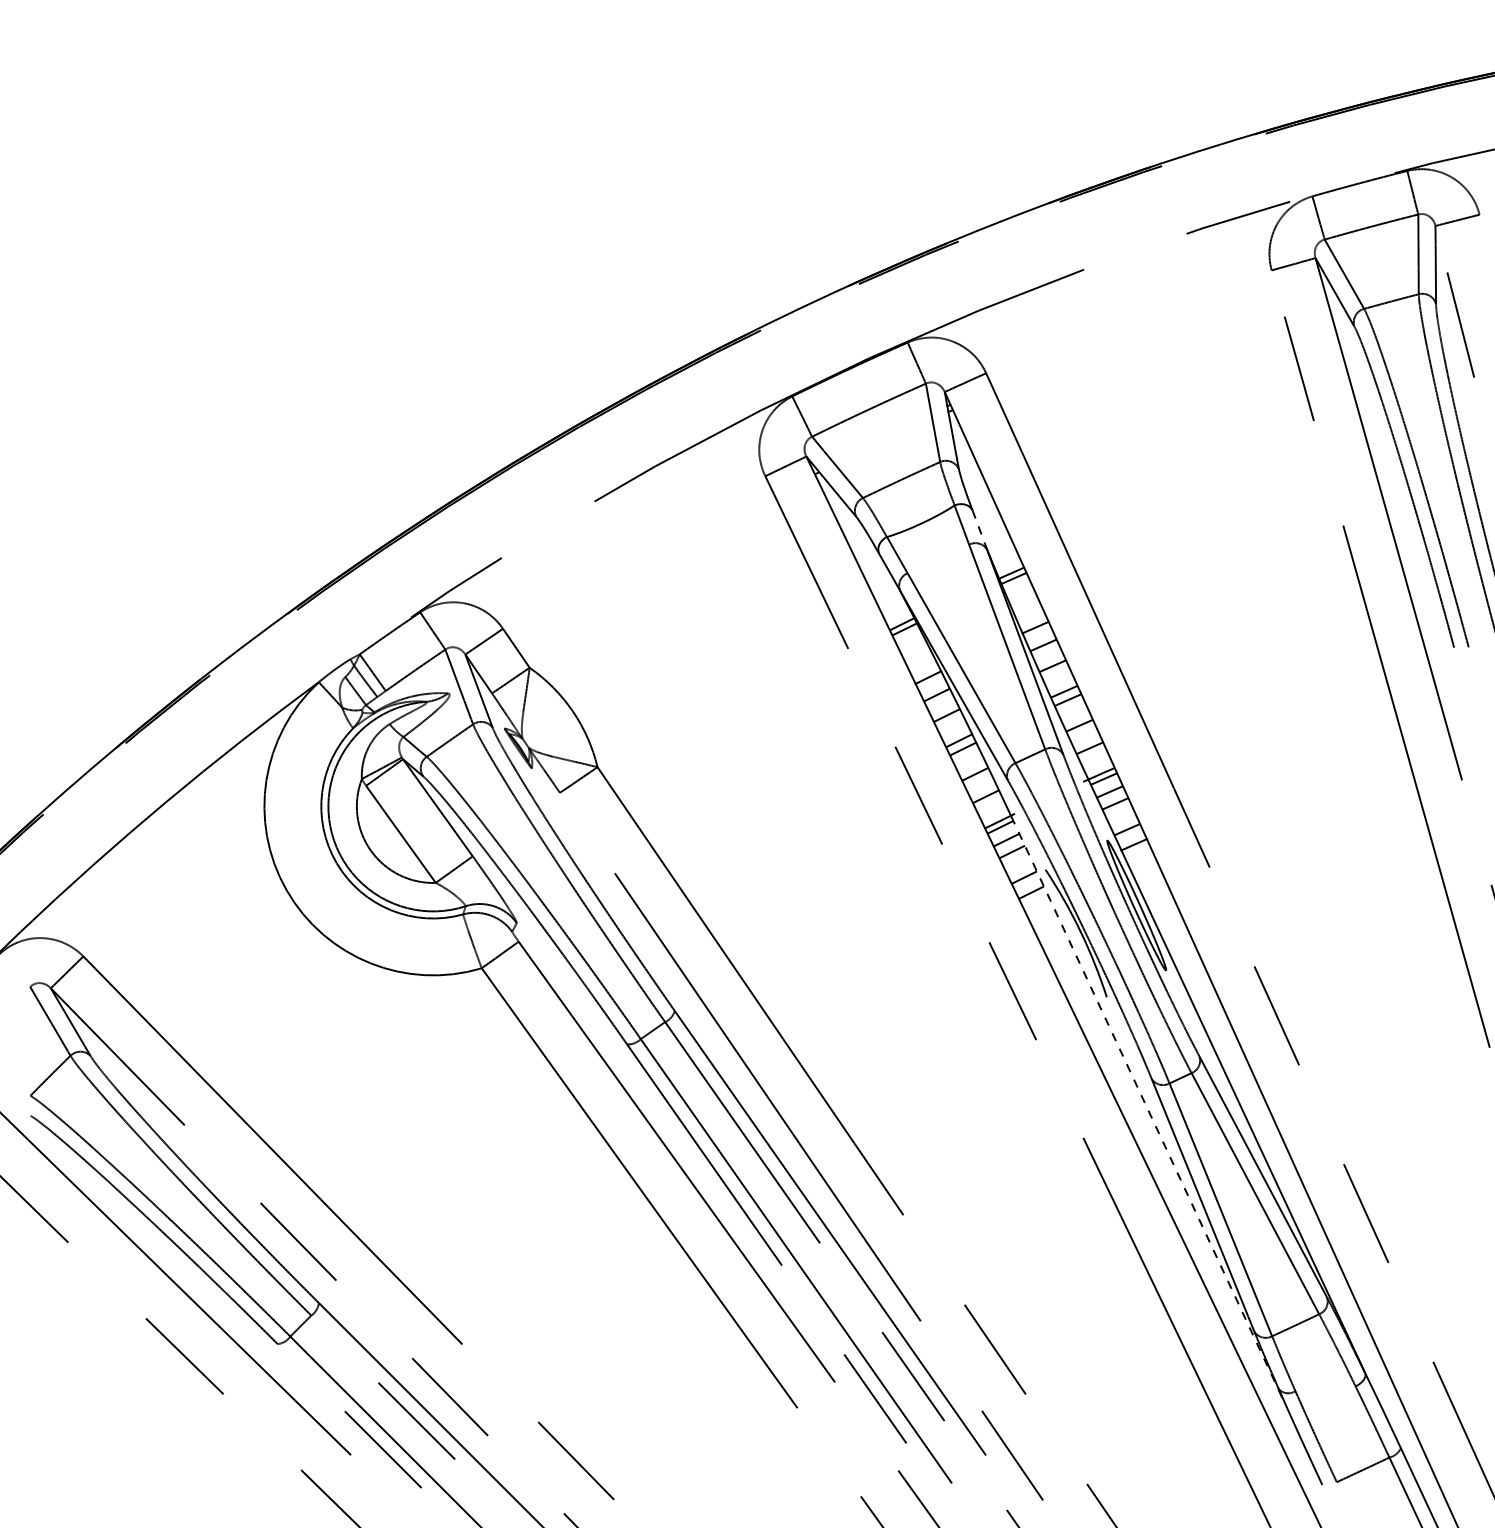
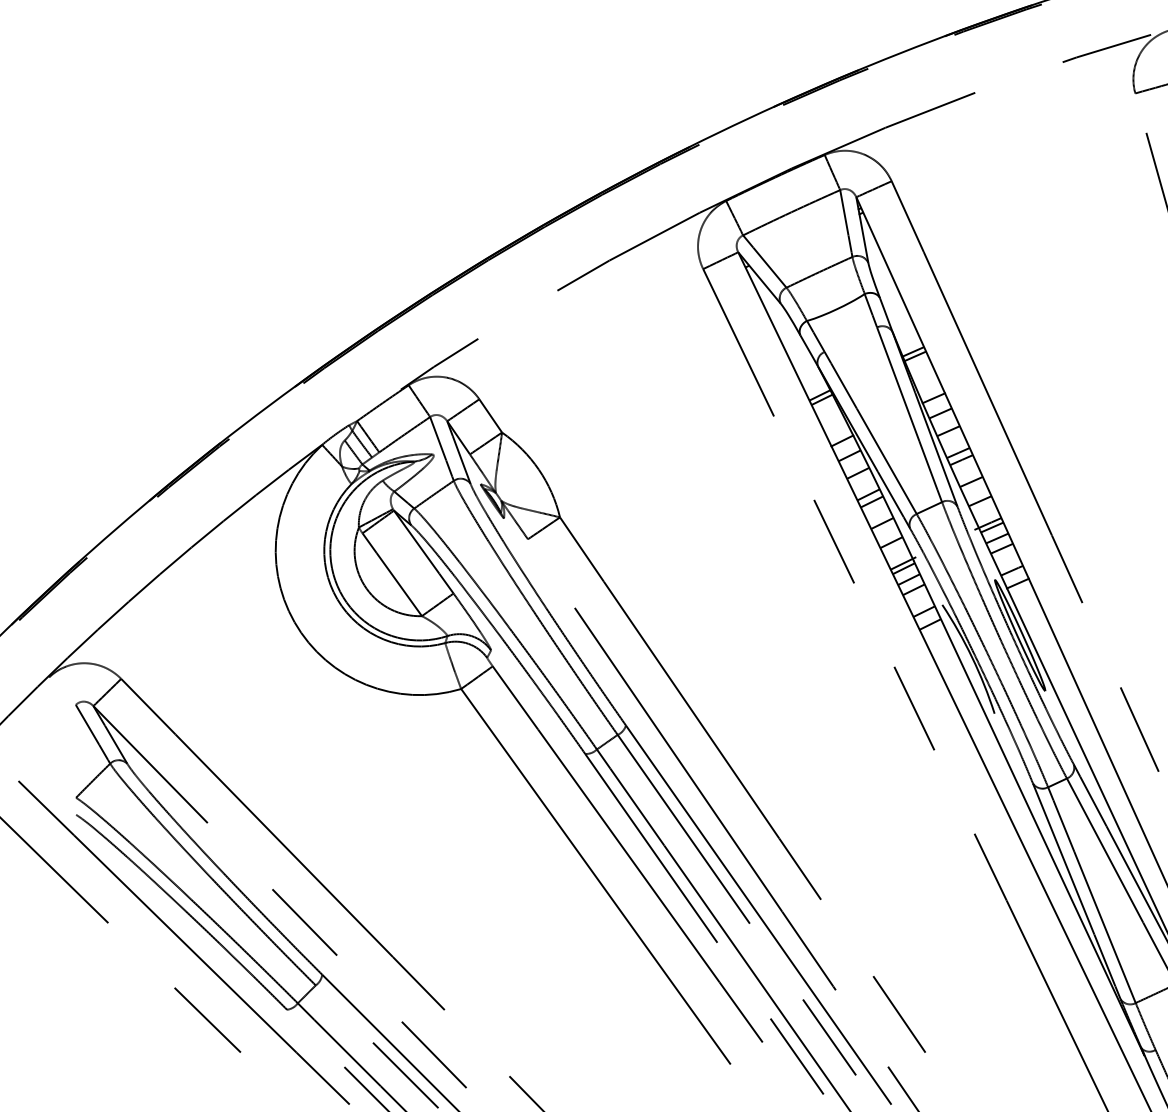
line: (979, 529) -> (885, 314), dashed -> solid
line: (1147, 1108) -> (1029, 808), dashed -> solid

